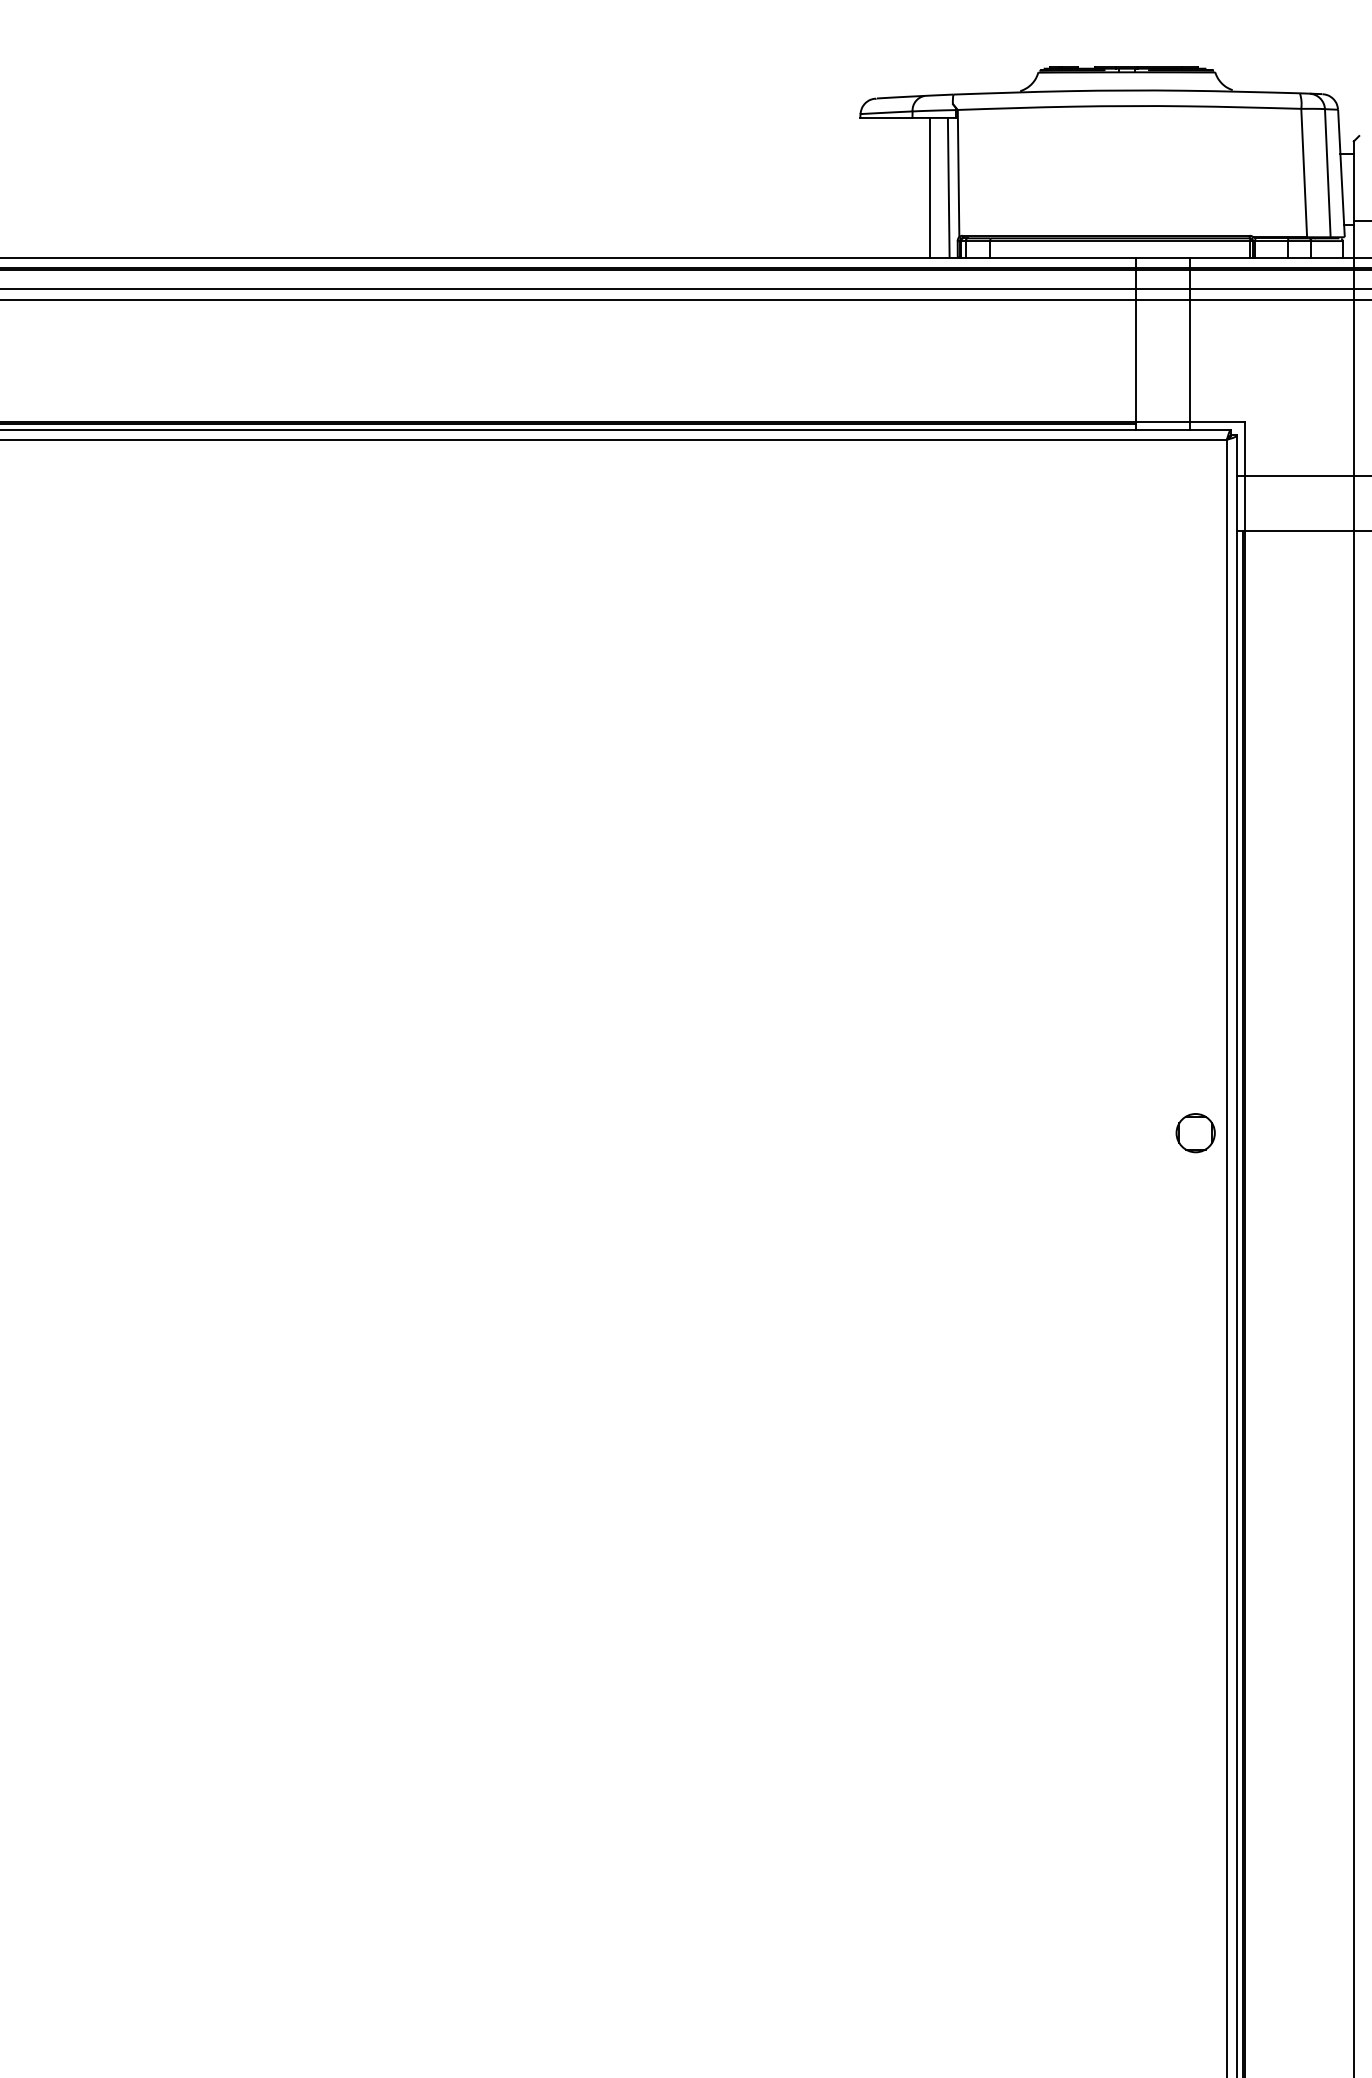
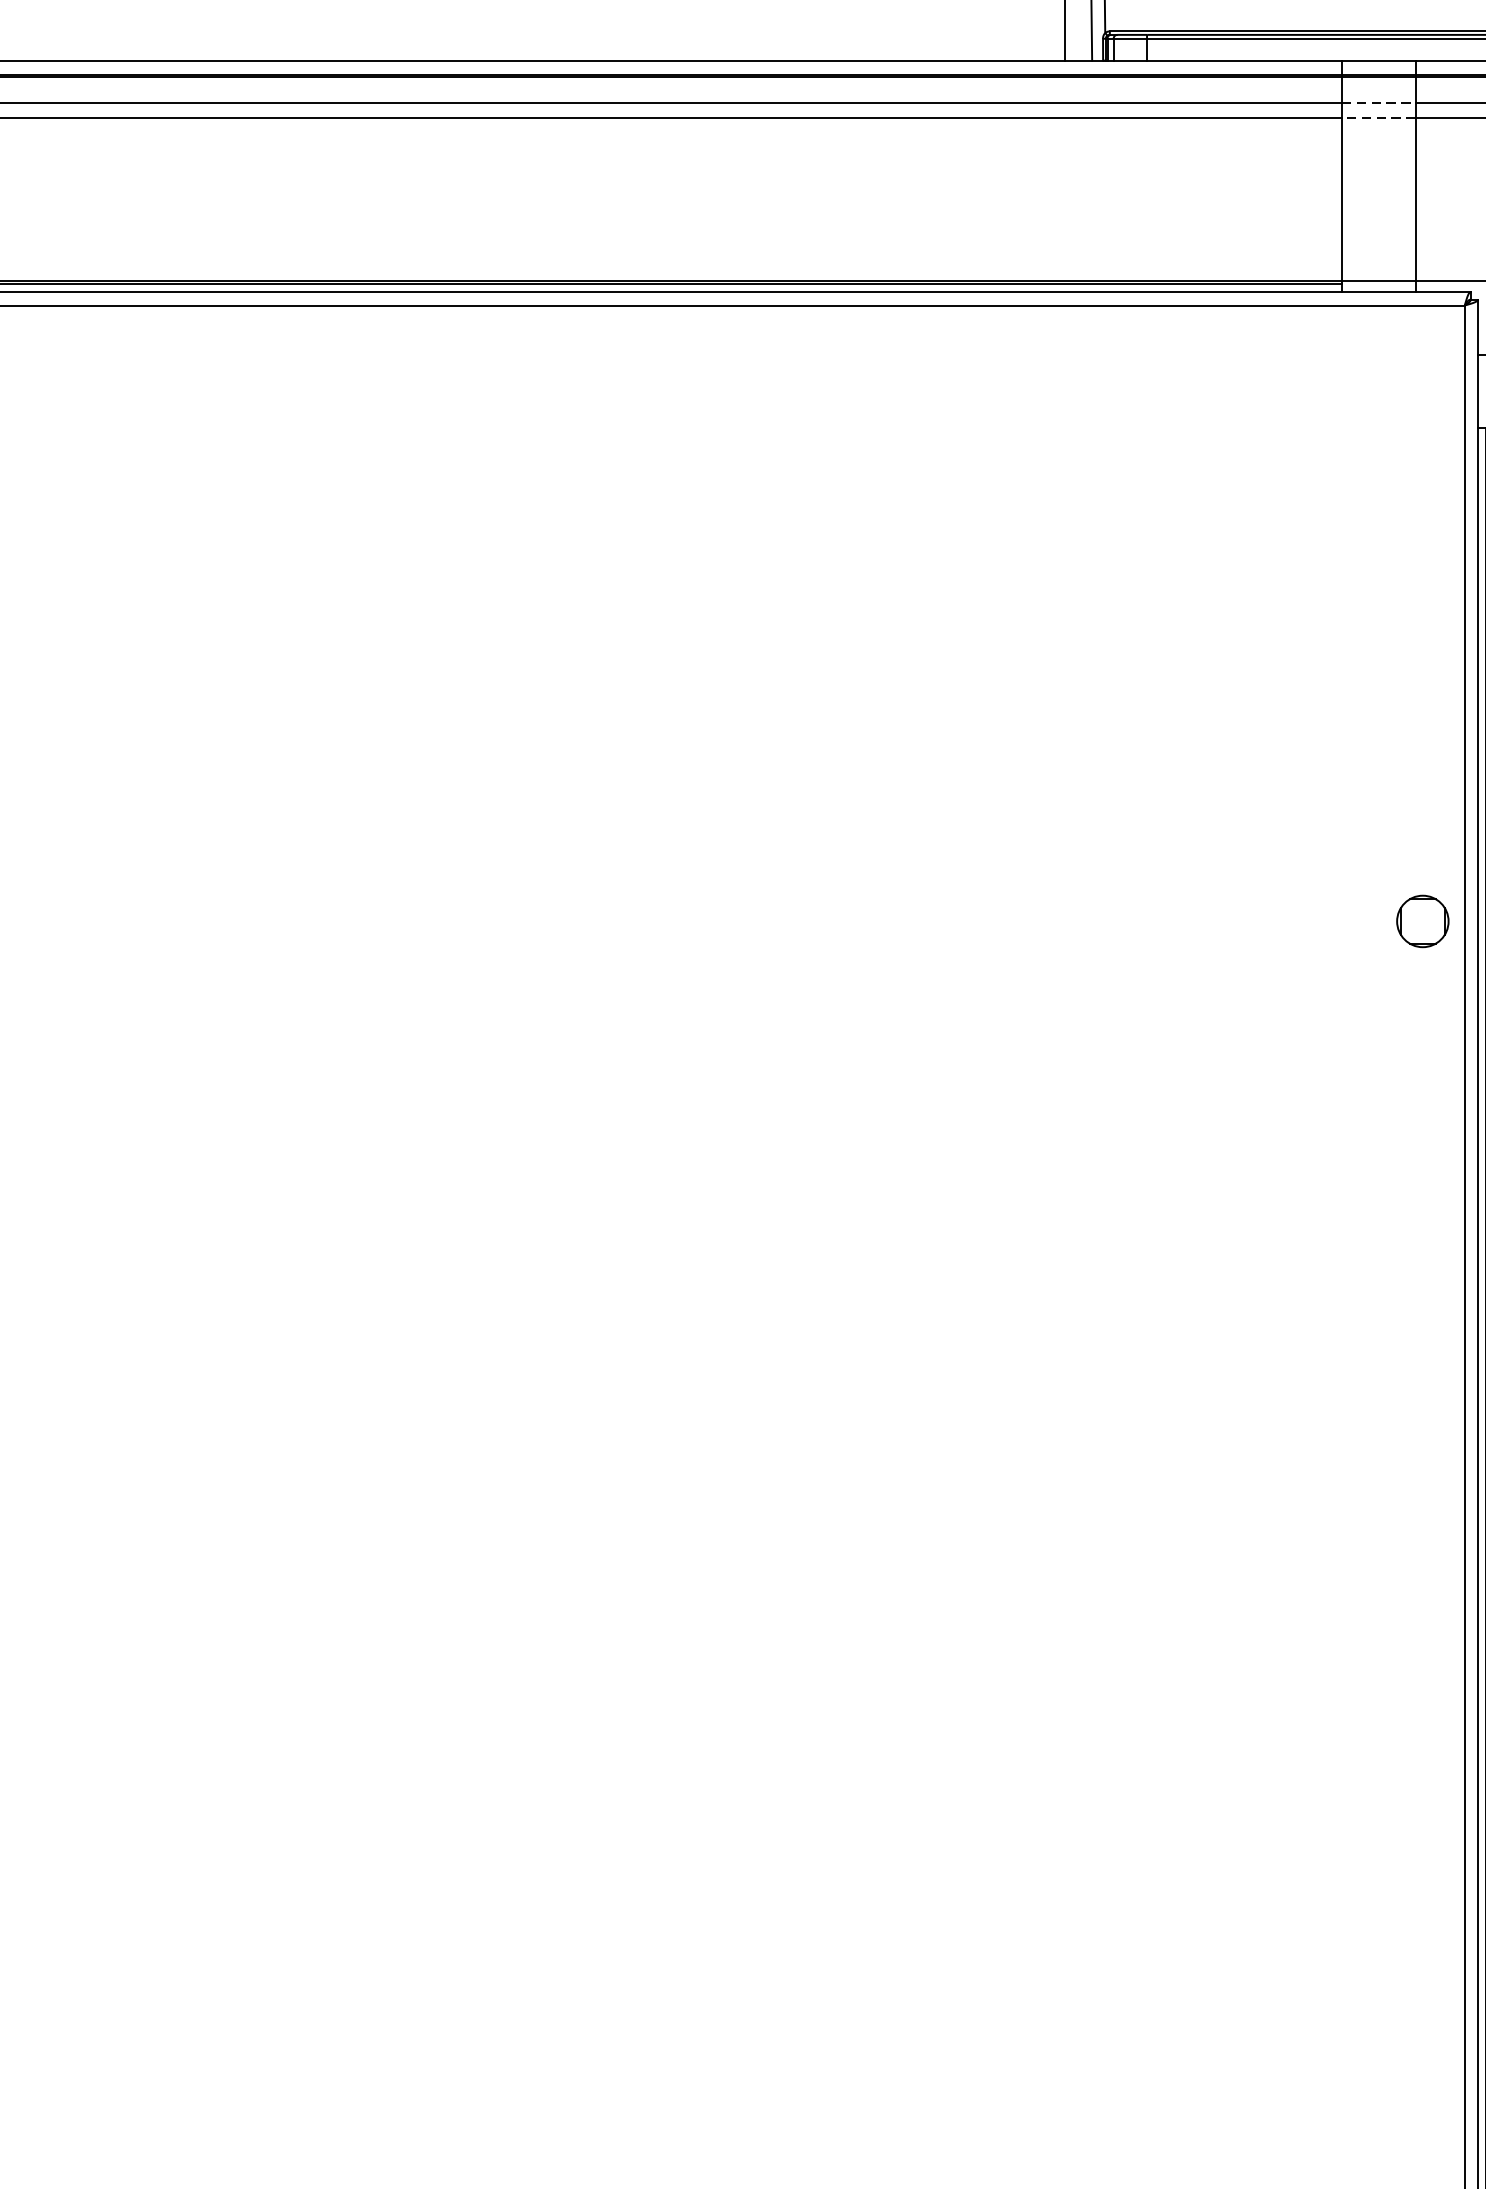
line: (1163, 288) -> (1379, 102), solid -> dashed
line: (1162, 299) -> (1378, 117), solid -> dashed
part: (1195, 1133) -> (1422, 921), moved

